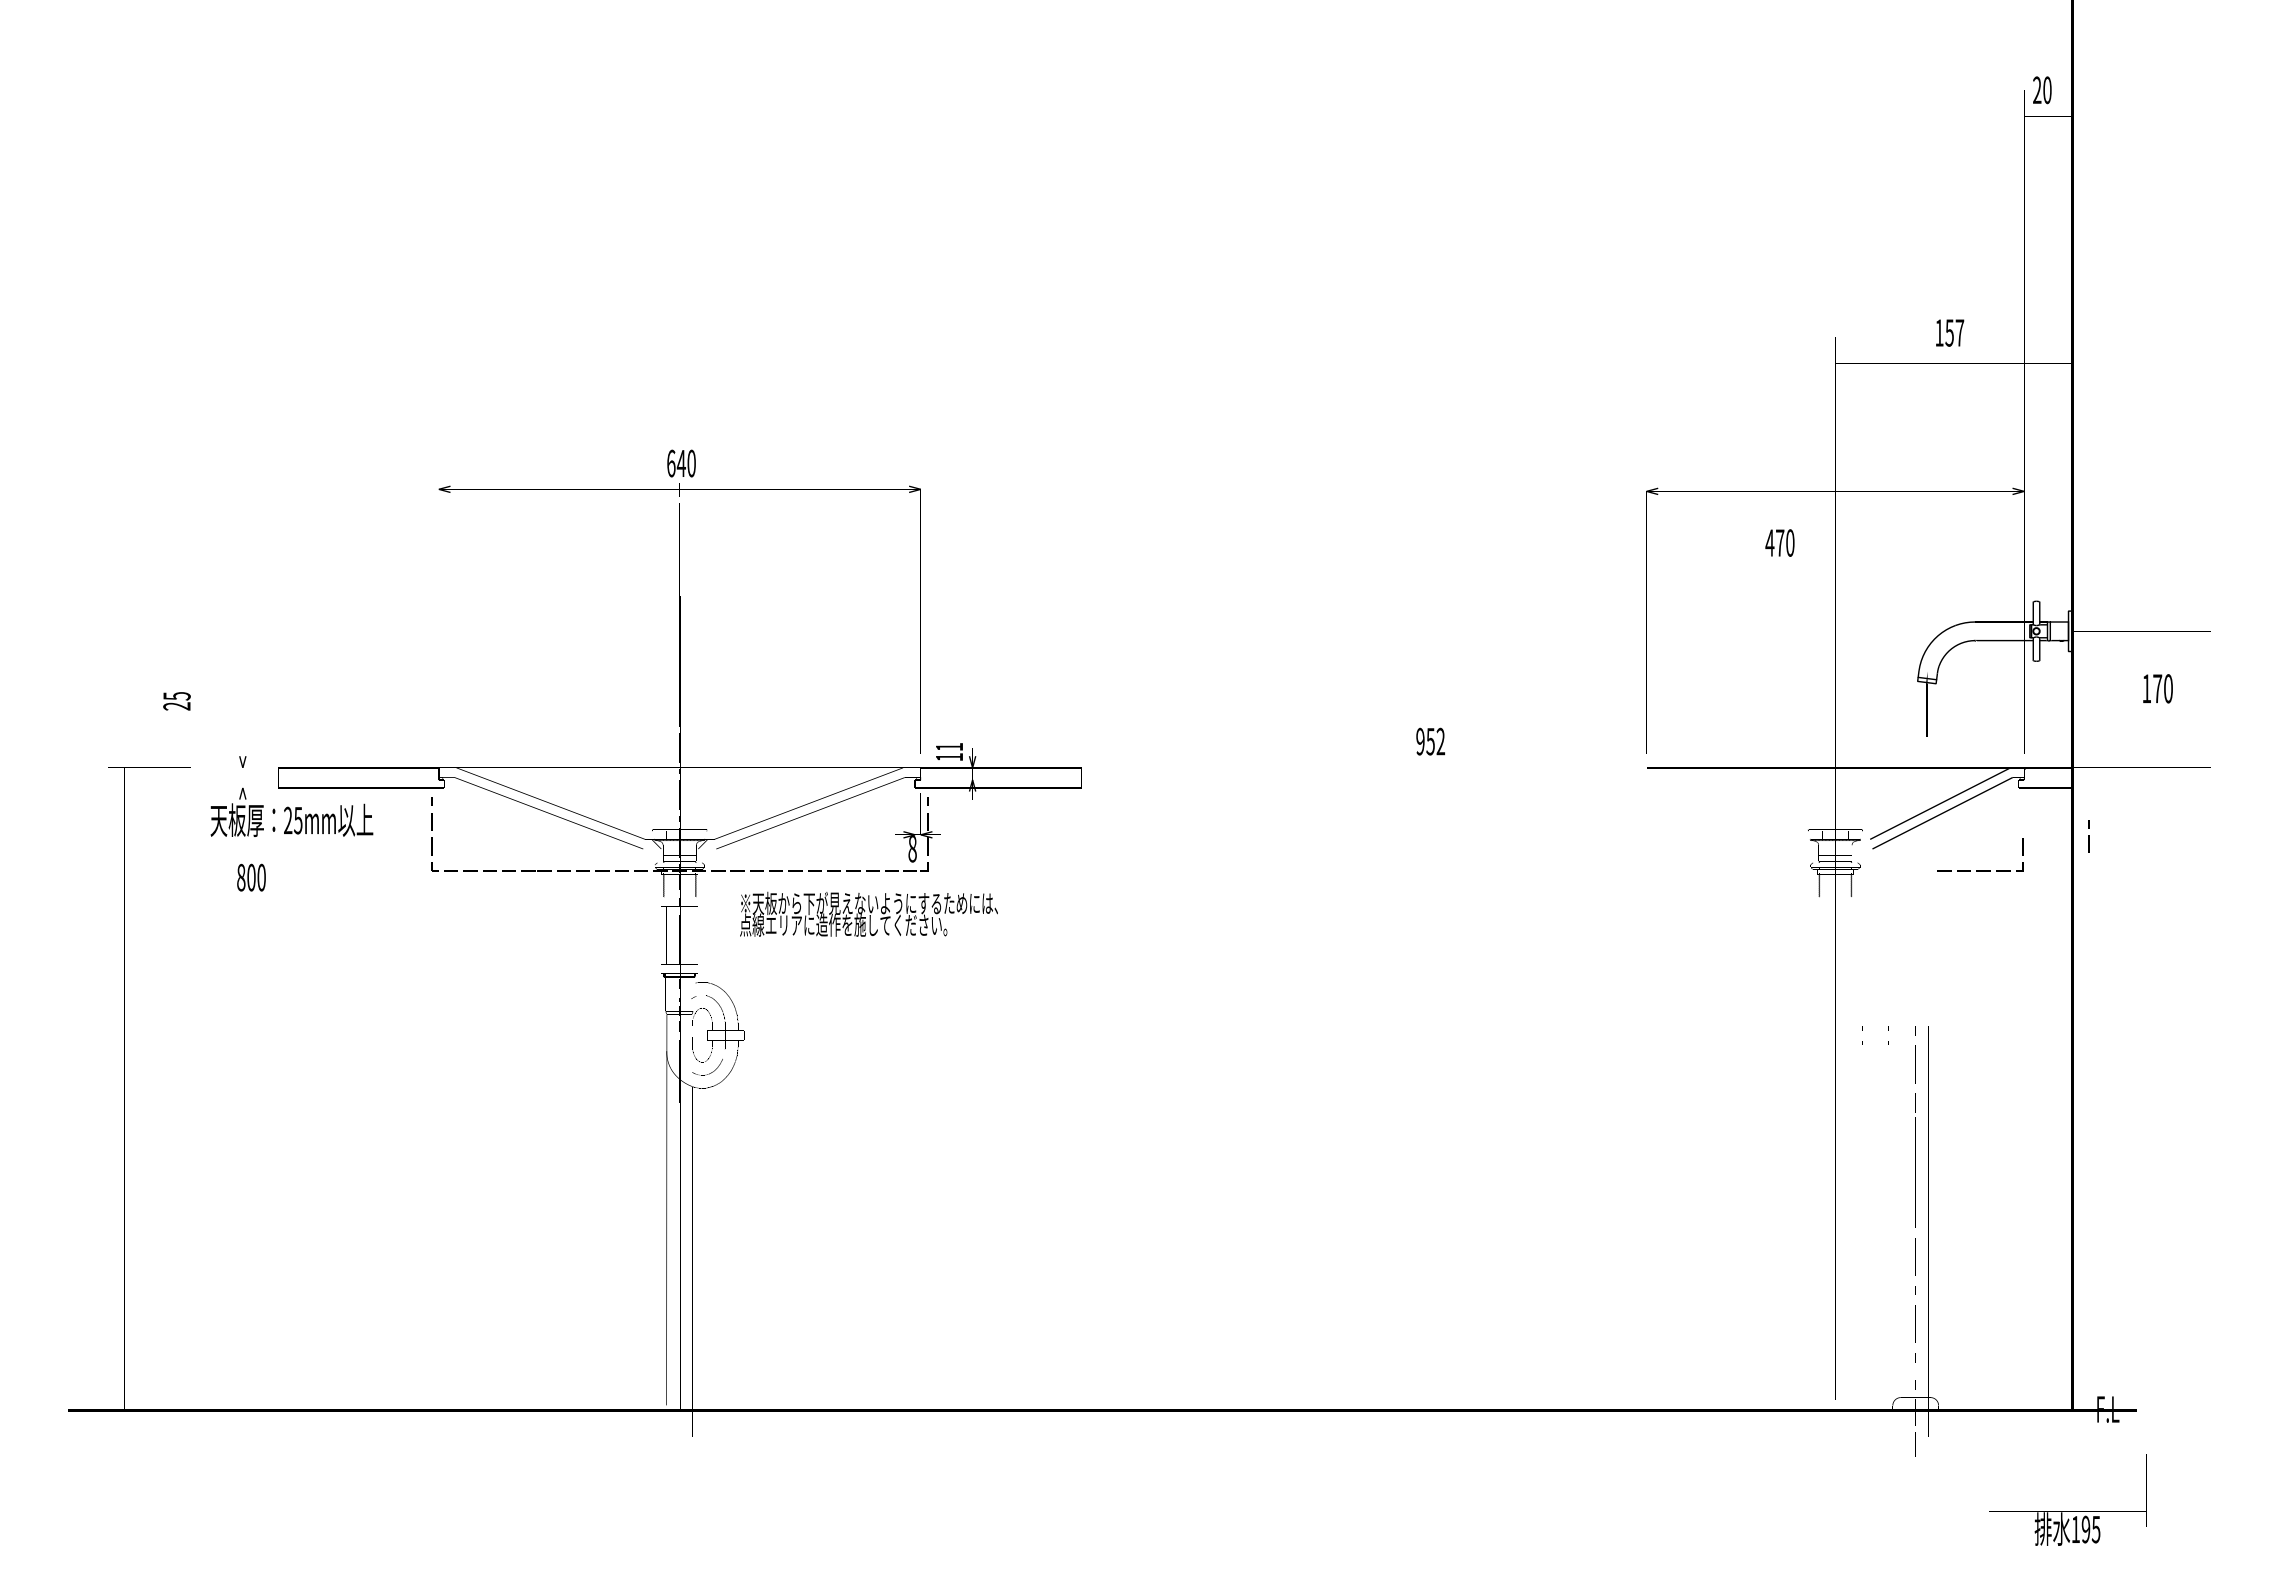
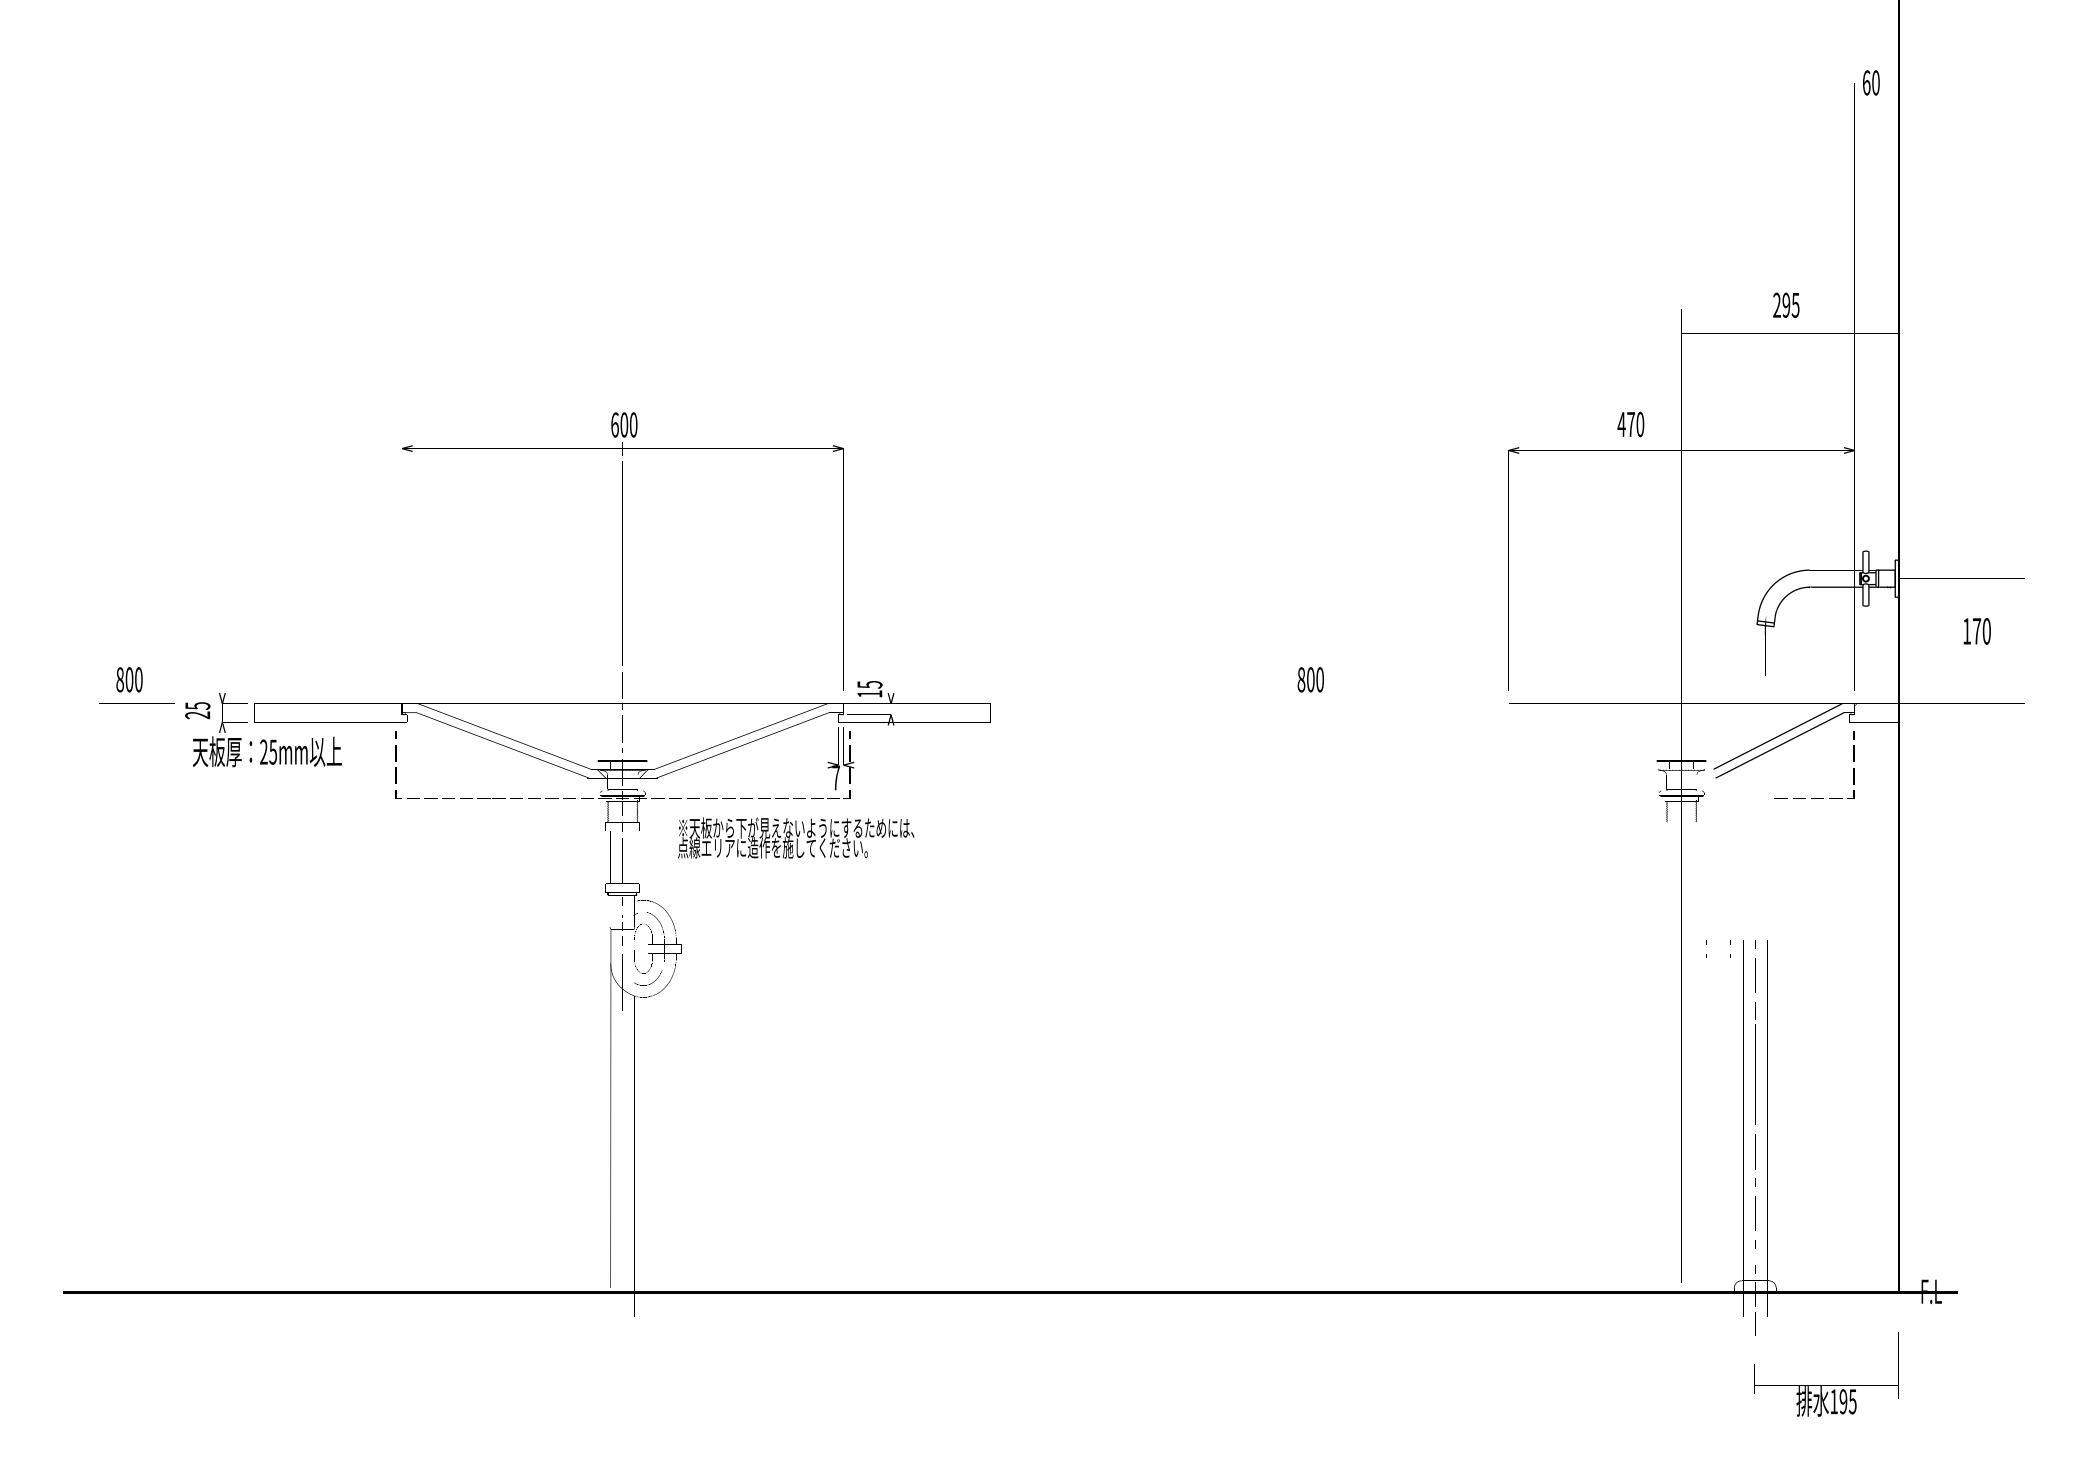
text: (2037, 90) -> (1866, 83), 20 -> 60
text: (1949, 332) -> (1786, 304), 157 -> 295
text: (680, 463) -> (623, 424), 640 -> 600
text: (1779, 542) -> (1630, 423), moved
text: (176, 701) -> (197, 710), moved
text: (1430, 741) -> (1310, 679), 952 -> 800
text: (949, 747) -> (869, 685), 11 -> 15
line: (2088, 836) -> (1853, 746), moved
text: (912, 848) -> (835, 777), 8 -> 7
text: (251, 877) -> (129, 679), moved
text: (2067, 1499) -> (1826, 1374), moved

